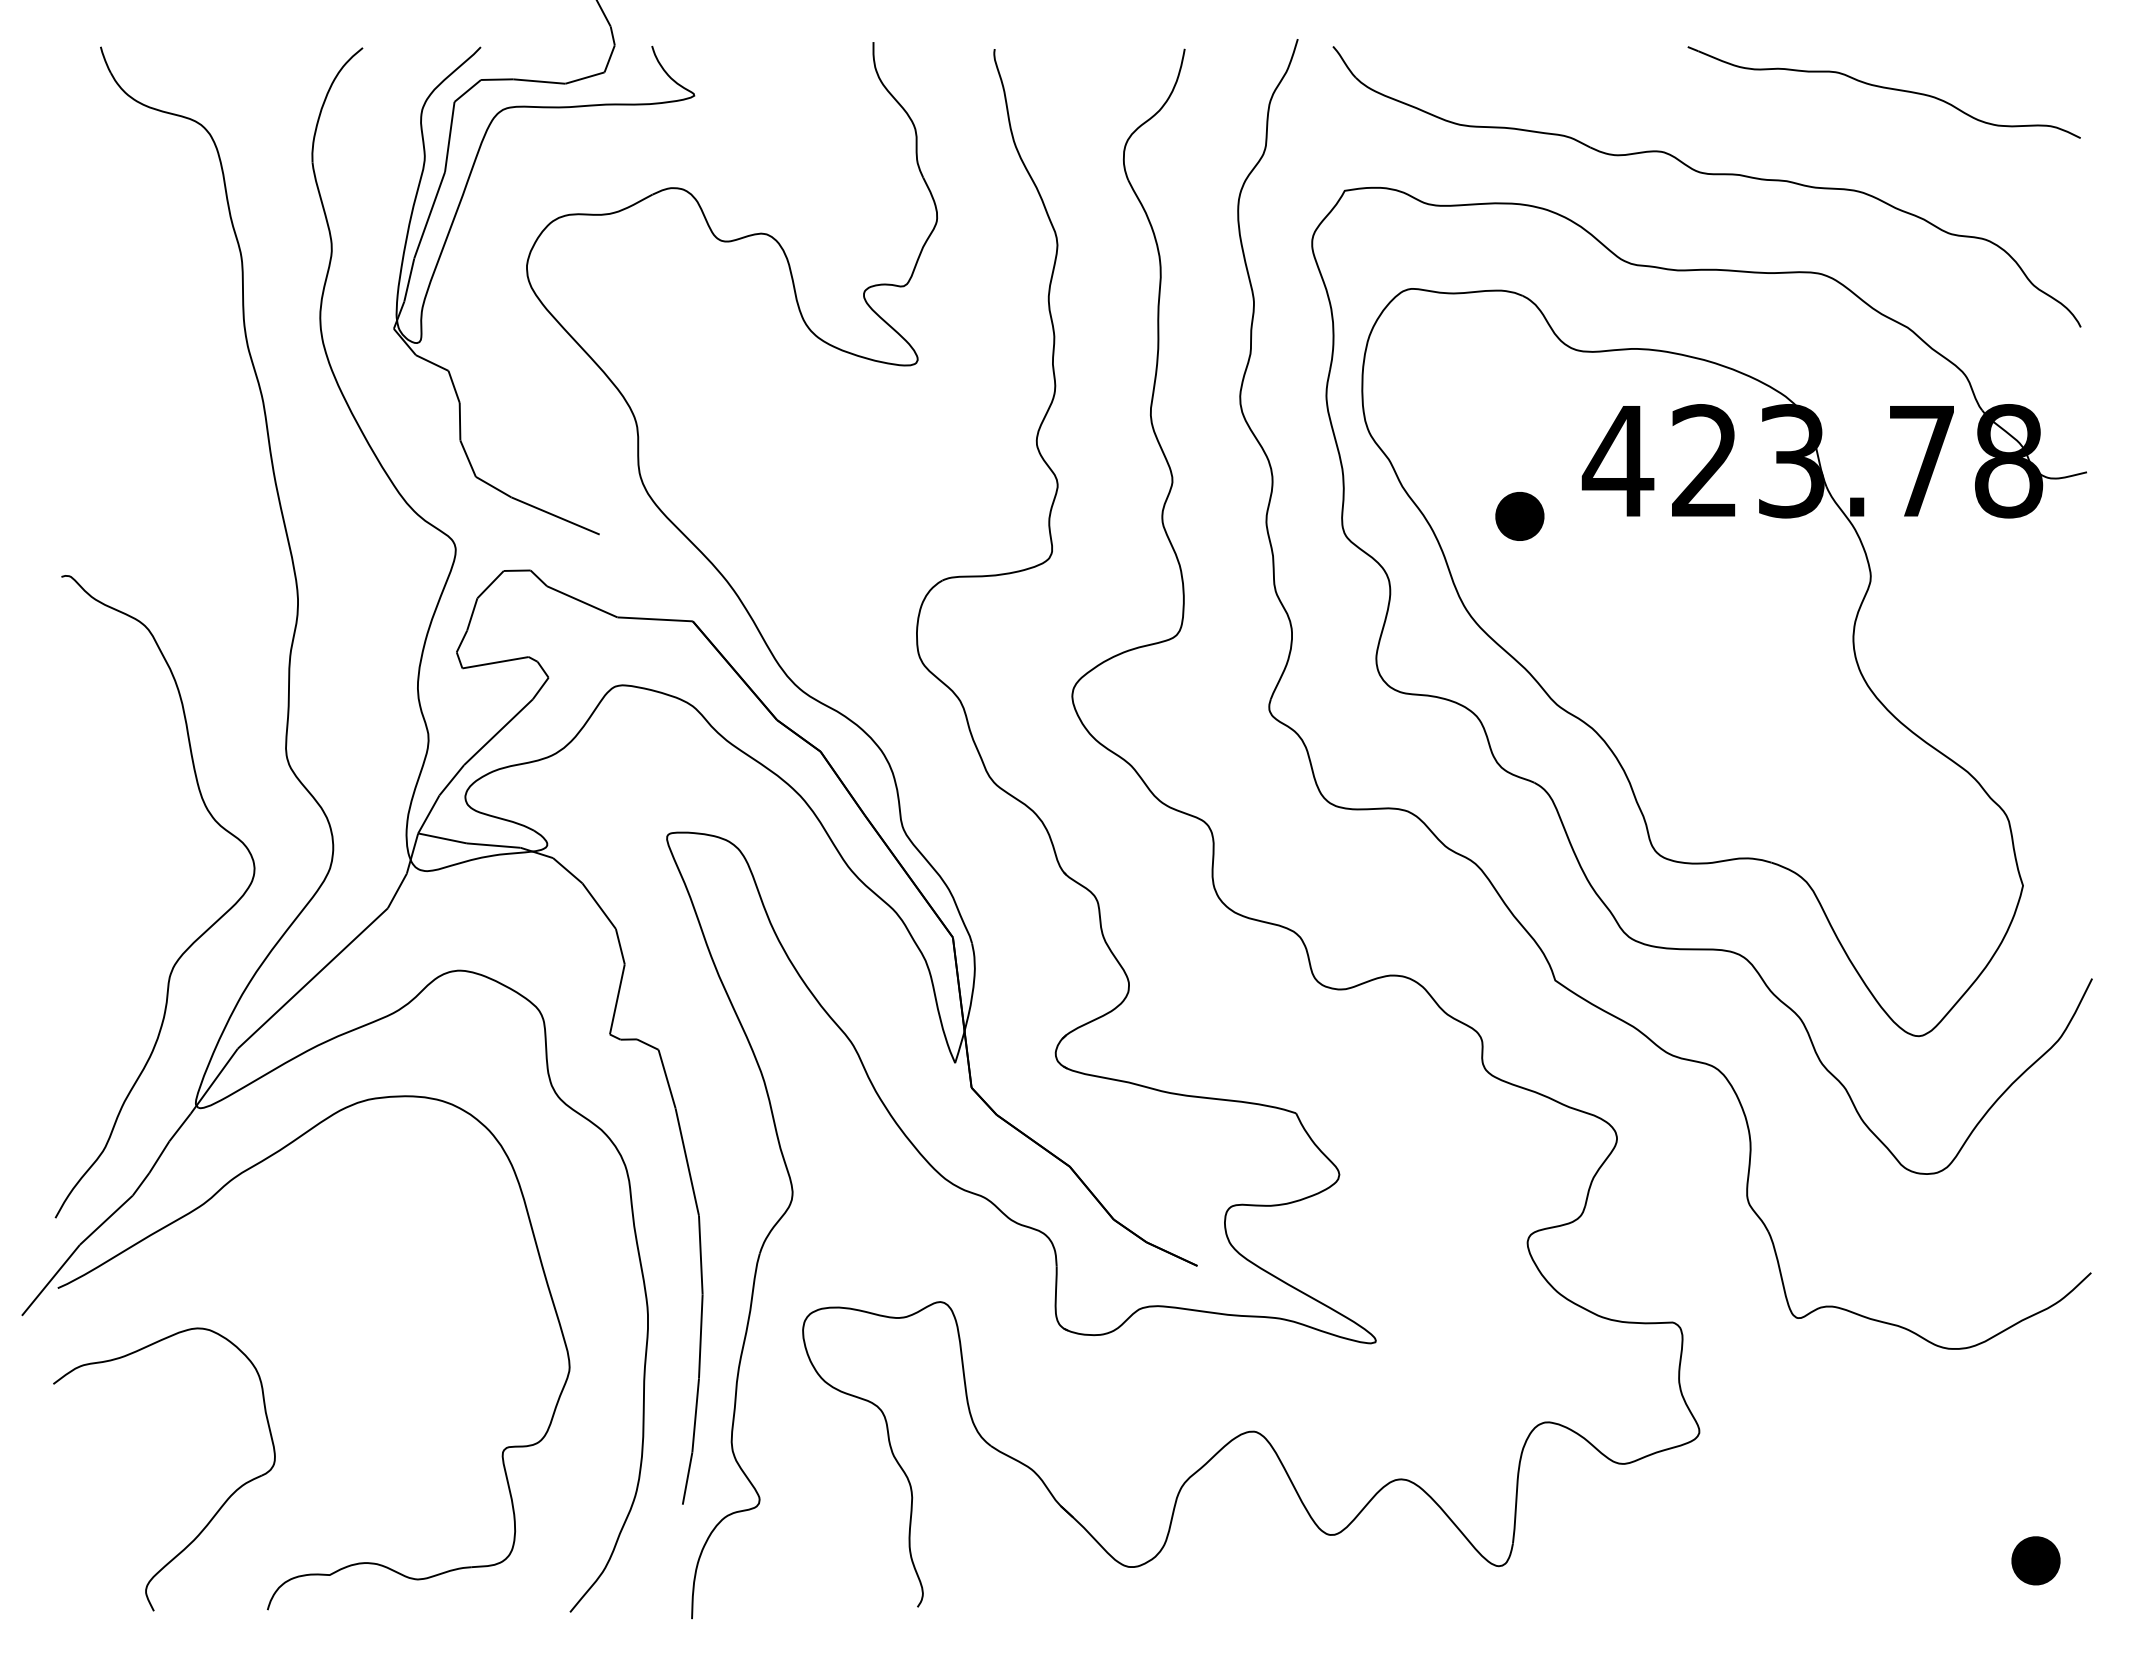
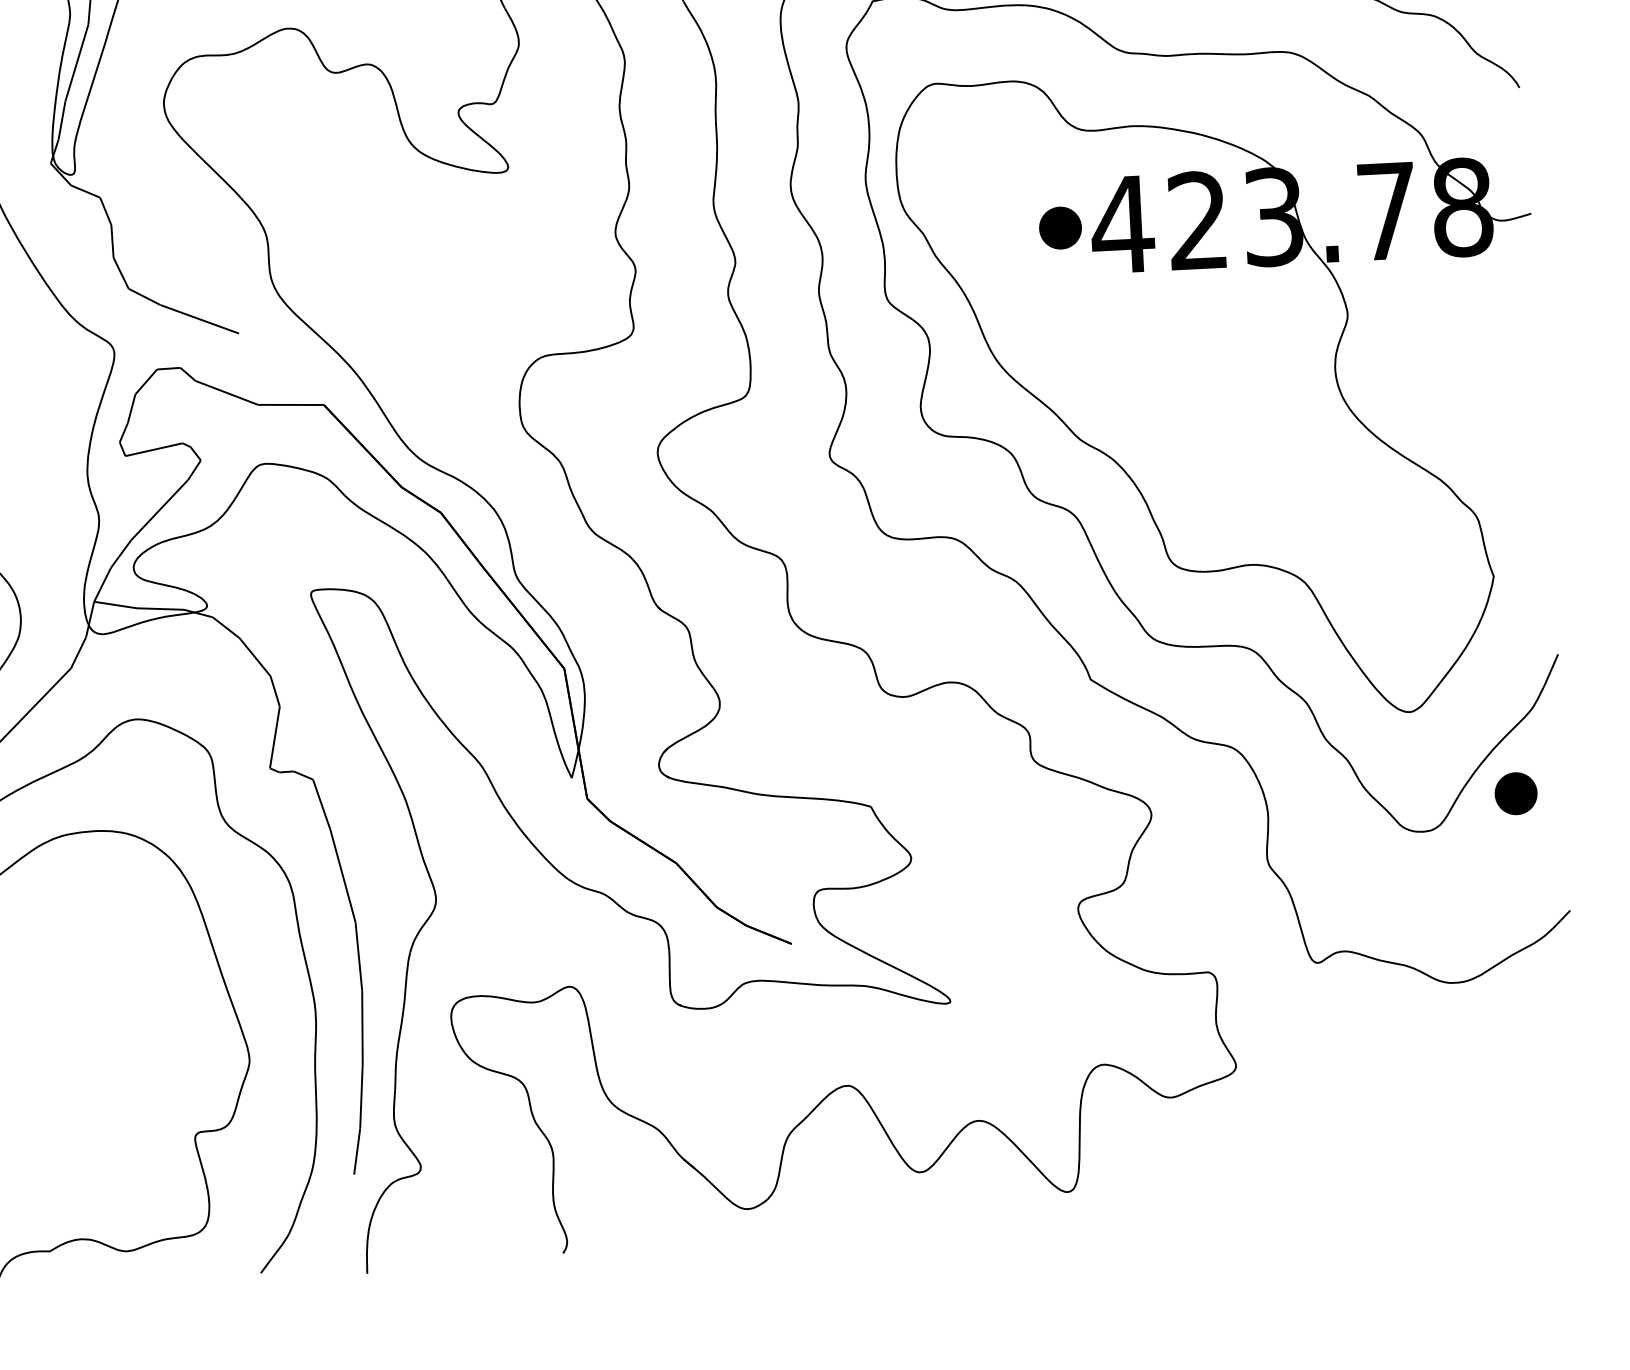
part: (1519, 516) -> (1060, 228), moved
part: (2035, 1560) -> (1515, 793), moved

